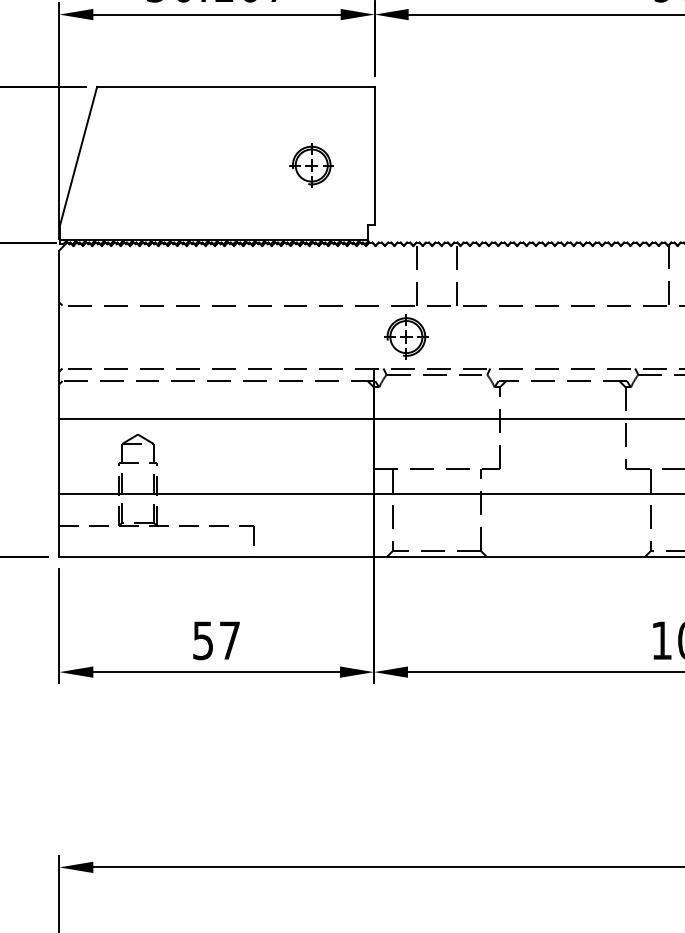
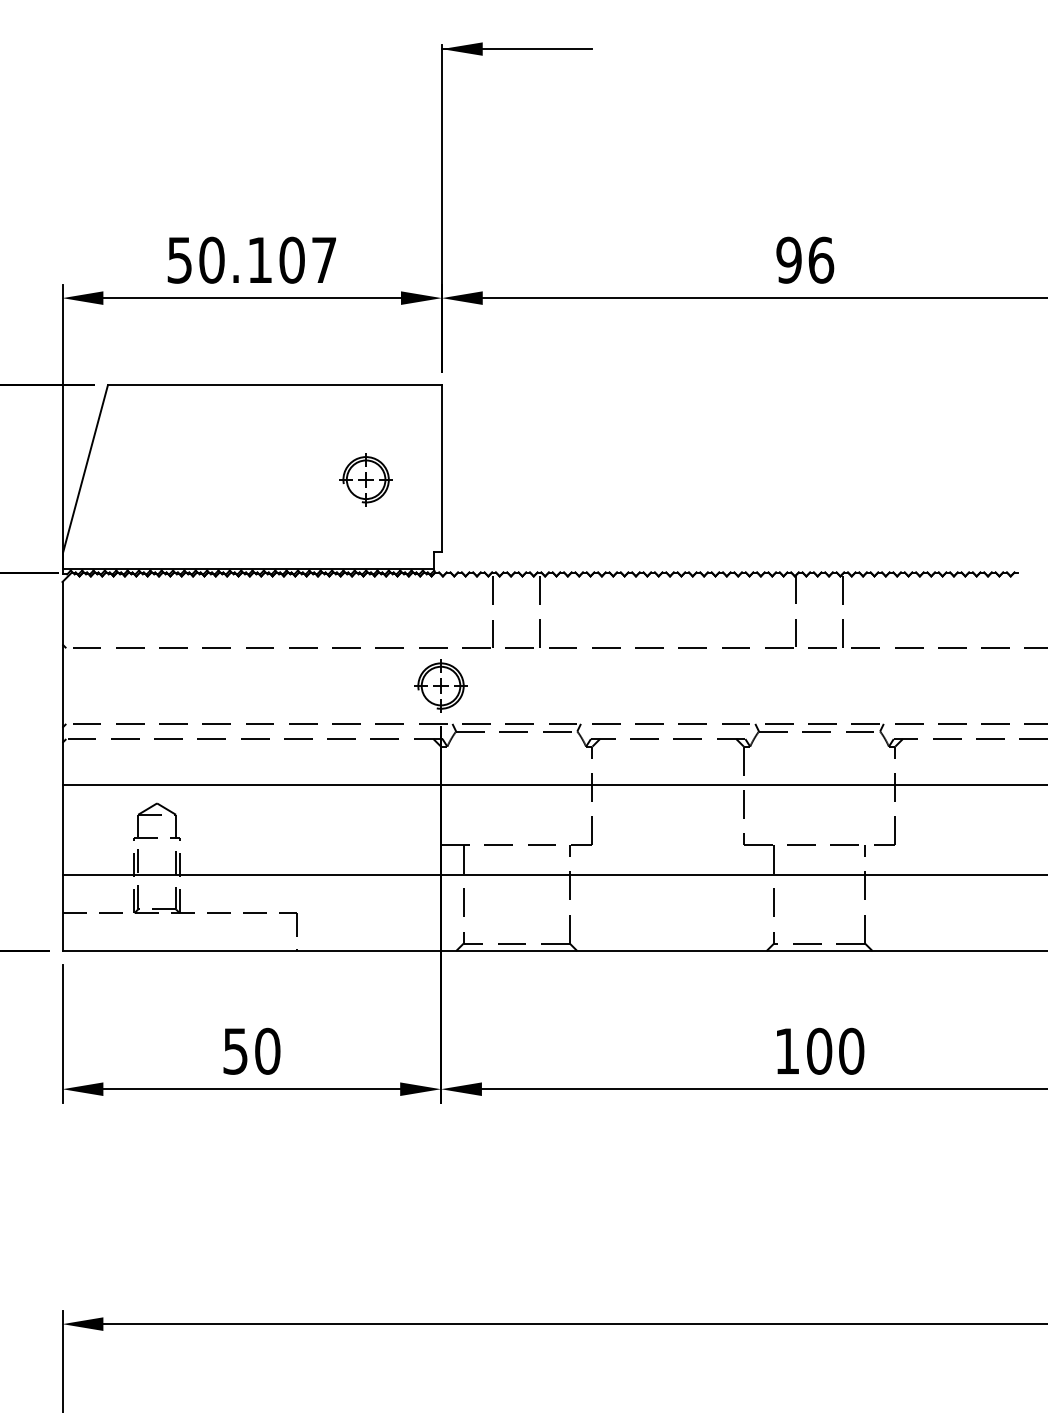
part: (405, 336) -> (440, 685), moved
text: (229, 639) -> (267, 1050), 57 -> 50

